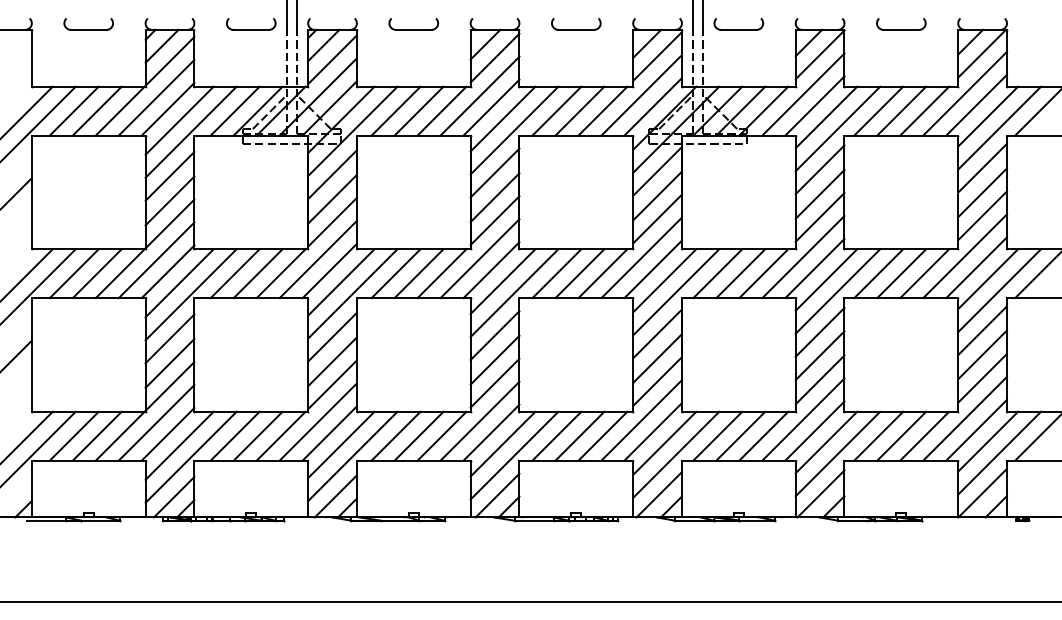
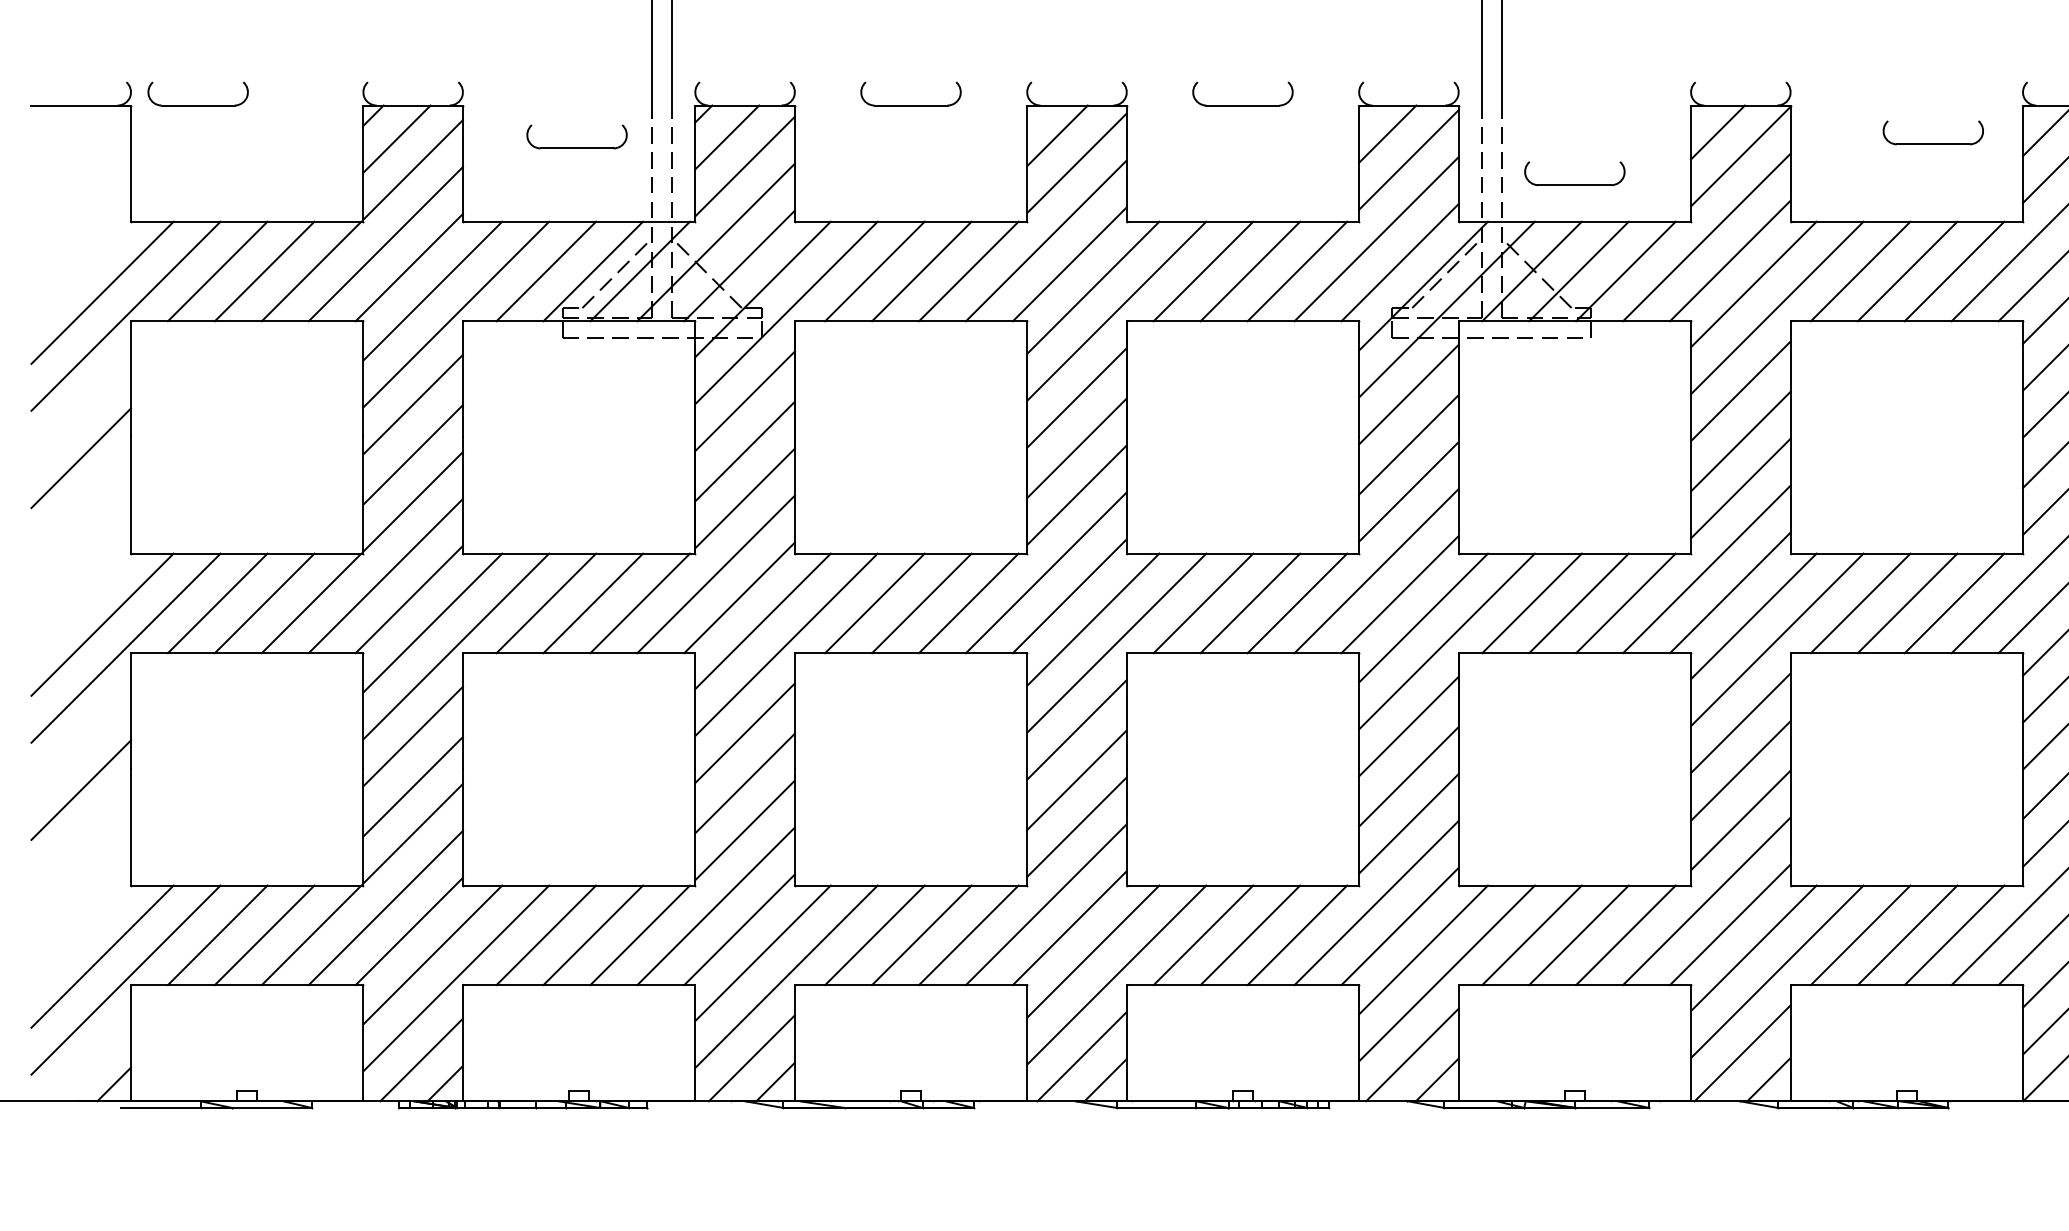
part: (88, 24) -> (197, 94), moved
part: (251, 24) -> (577, 137), moved
part: (738, 24) -> (1574, 174), moved
part: (901, 24) -> (1933, 133), moved

